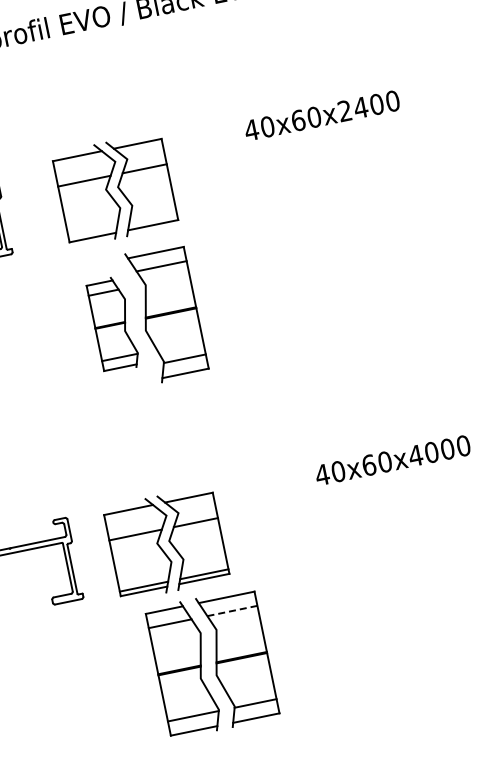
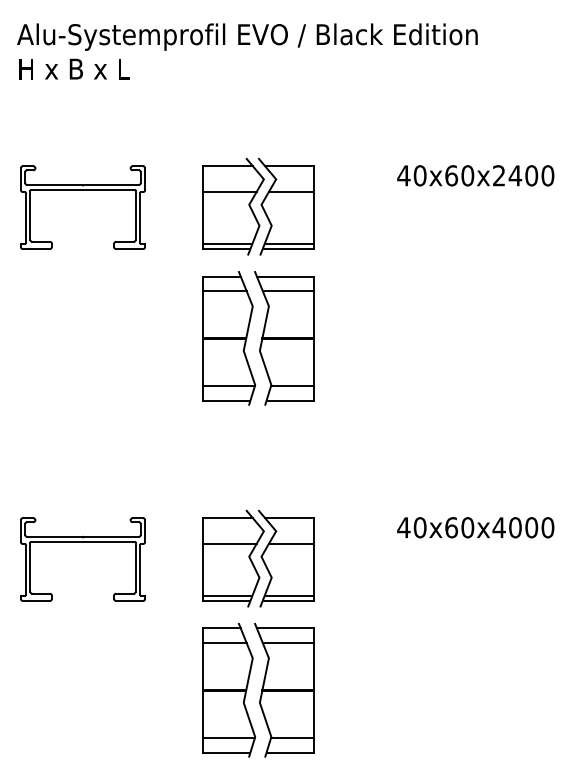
line: (152, 220) -> (288, 244), added
line: (92, 232) -> (227, 244), added
part: (113, 324) -> (229, 338), size x1.43
part: (166, 543) -> (258, 558), moved
line: (232, 610) -> (288, 642), dashed -> solid

